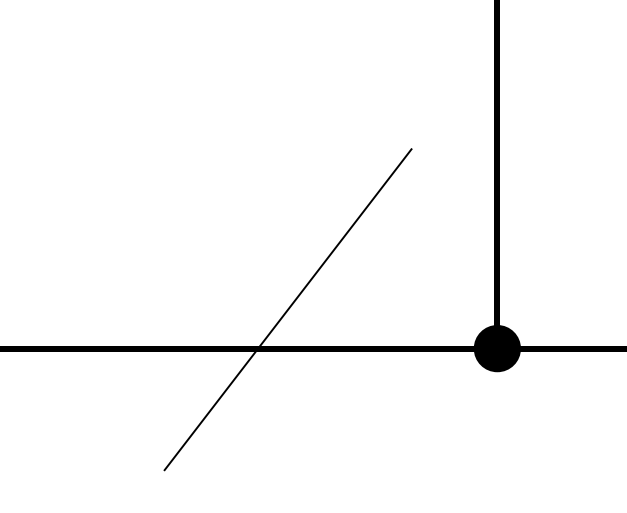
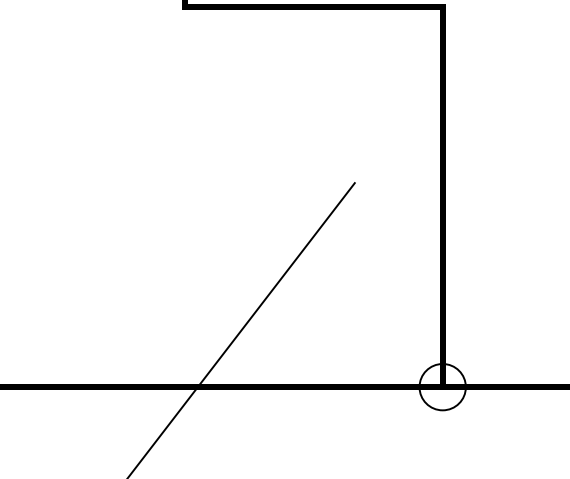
fill: (497, 348) -> (442, 387), removed

